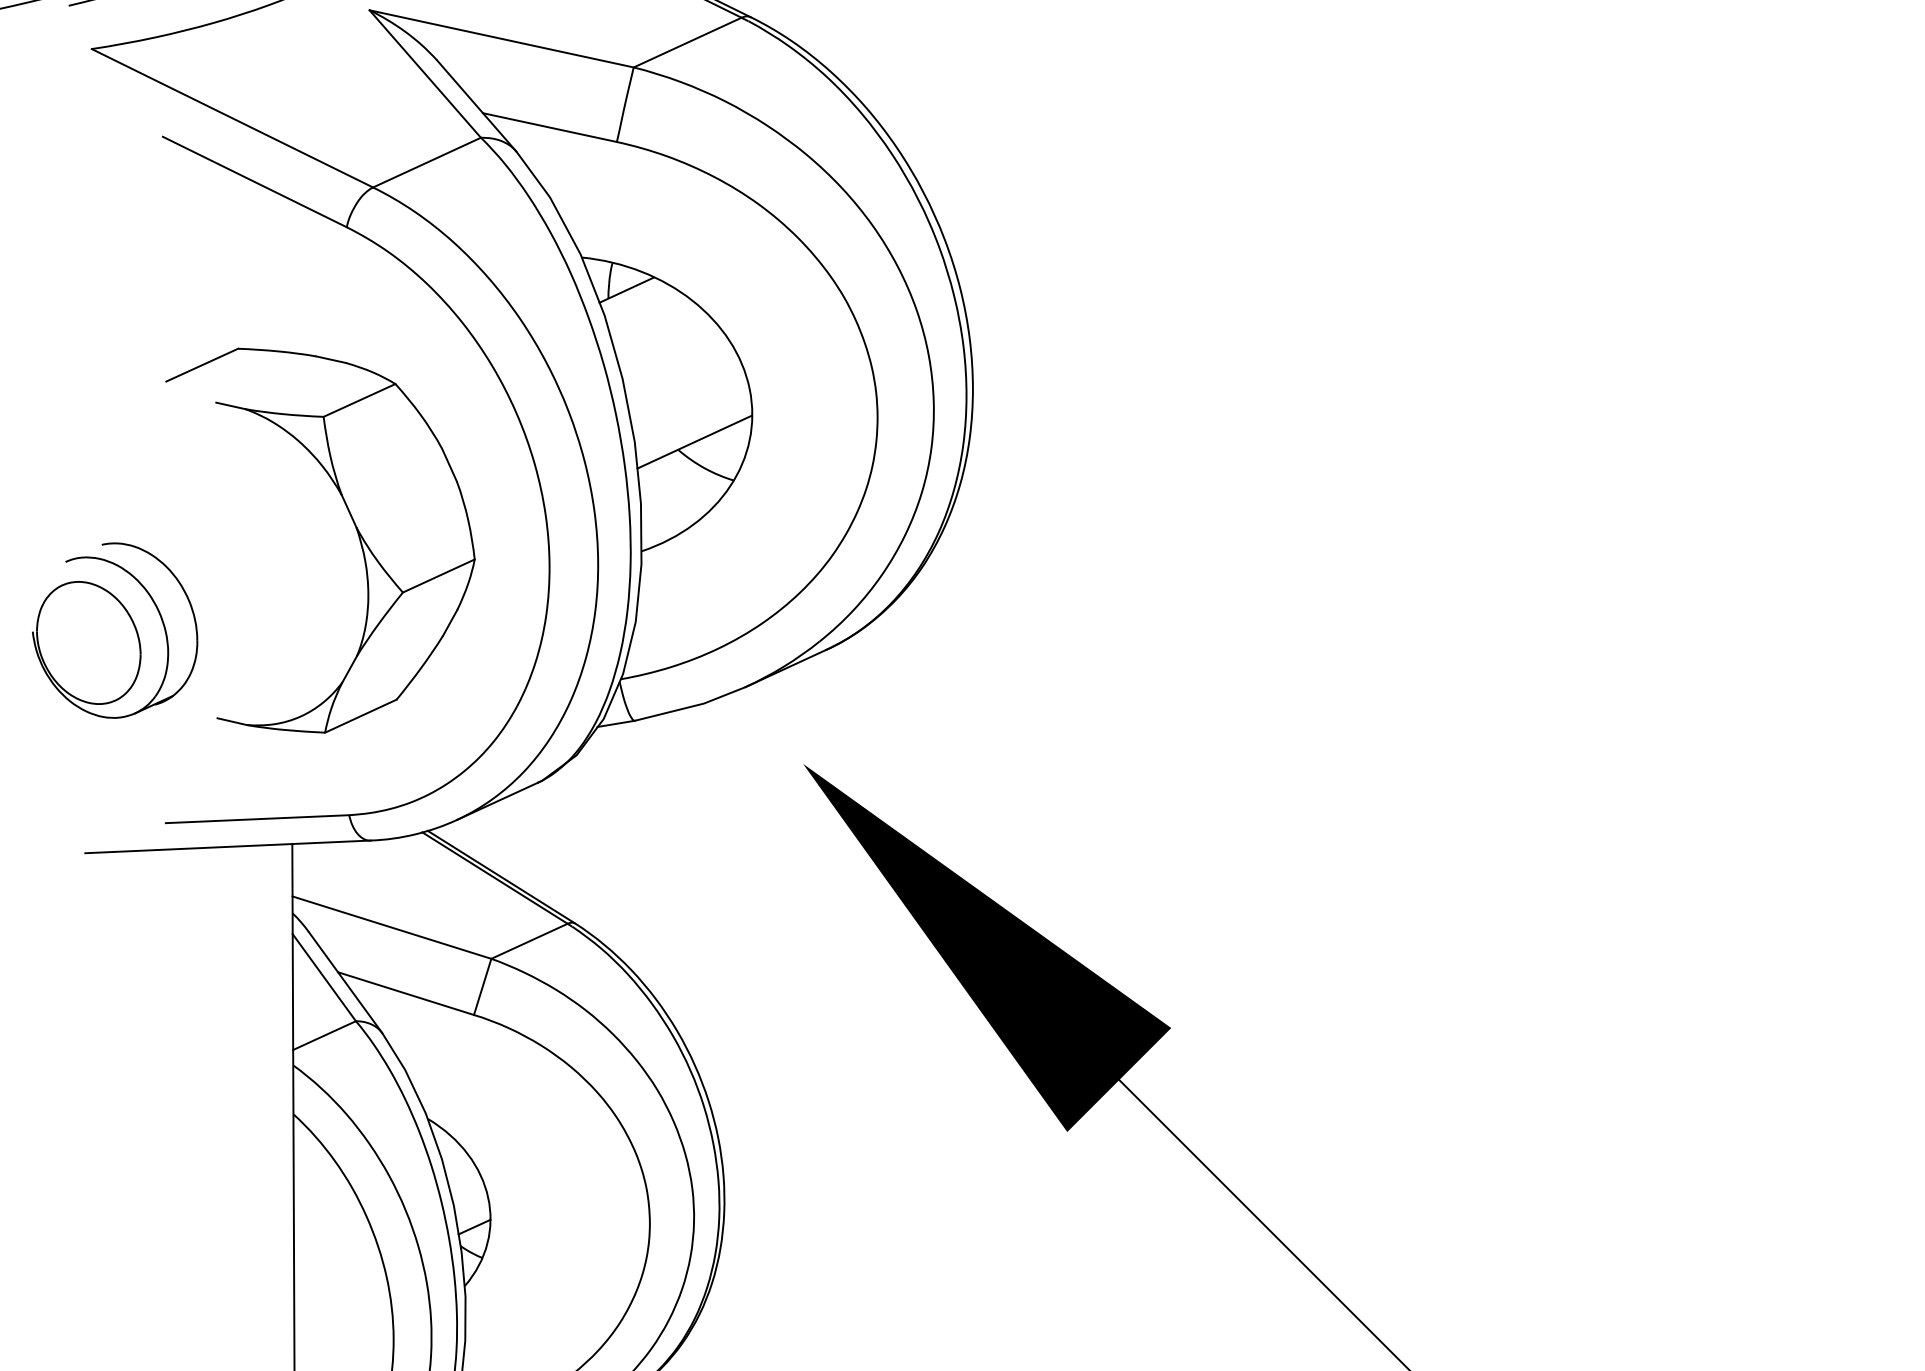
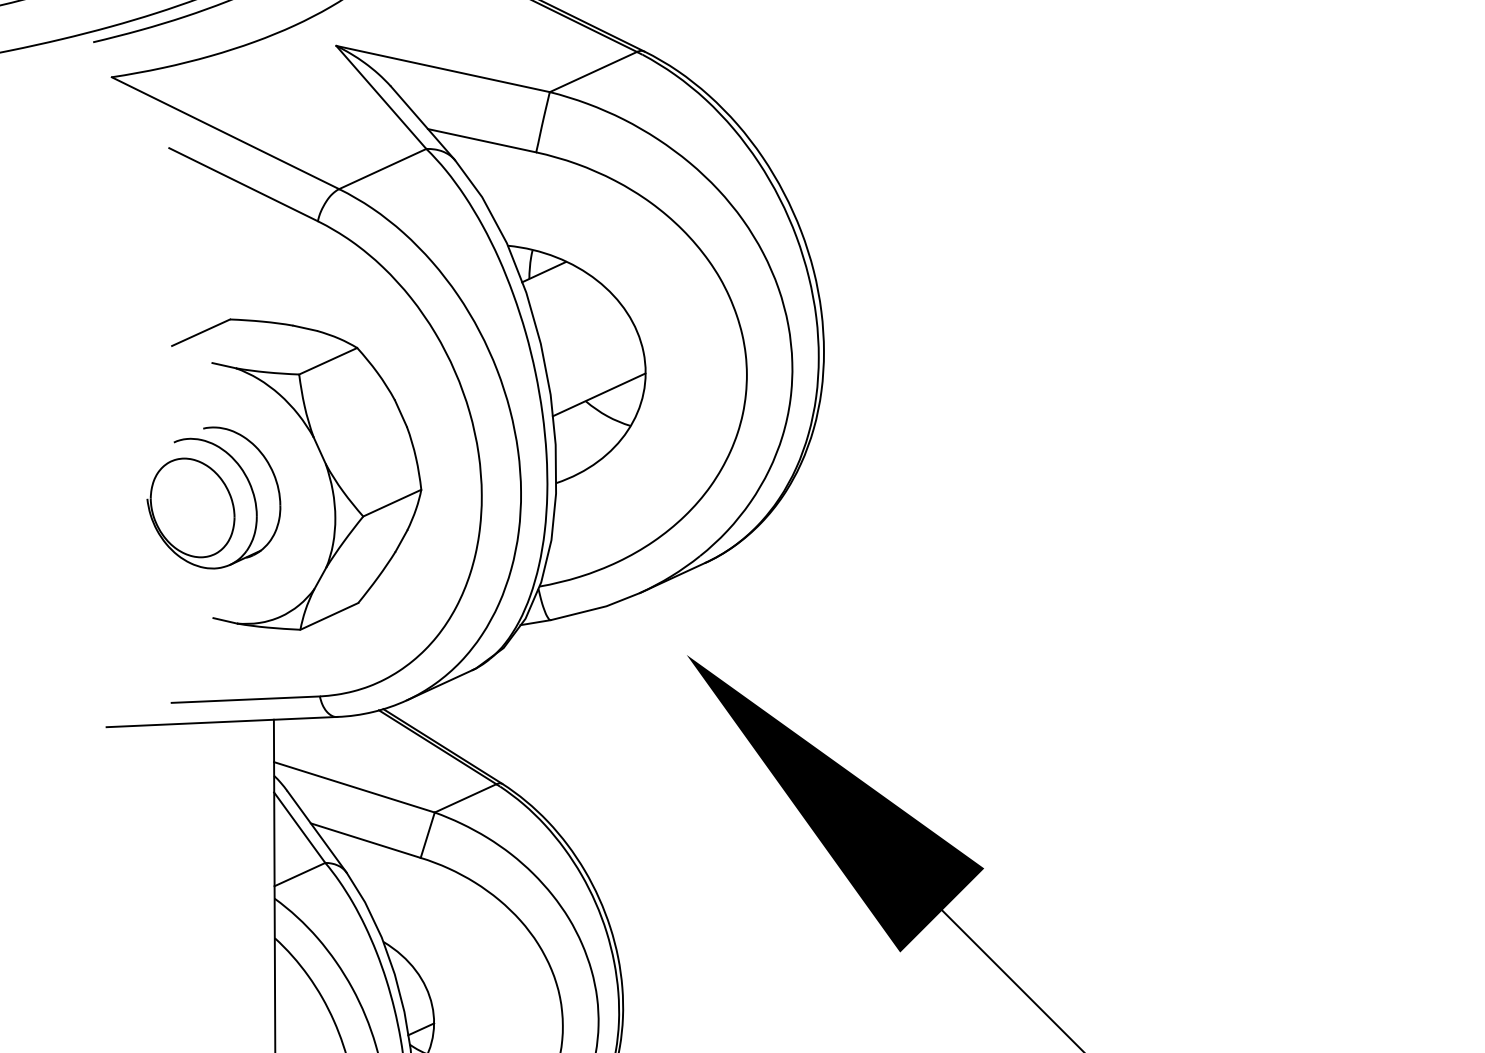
part: (115, 630) -> (214, 497), moved

